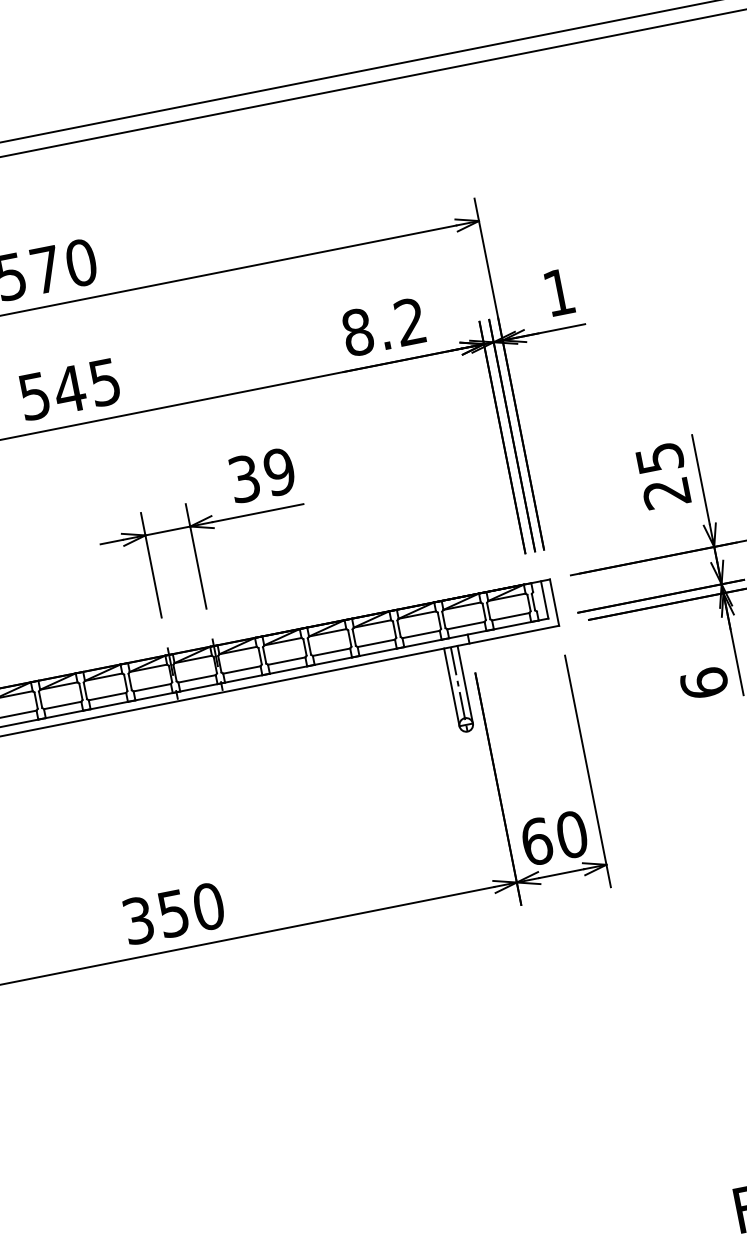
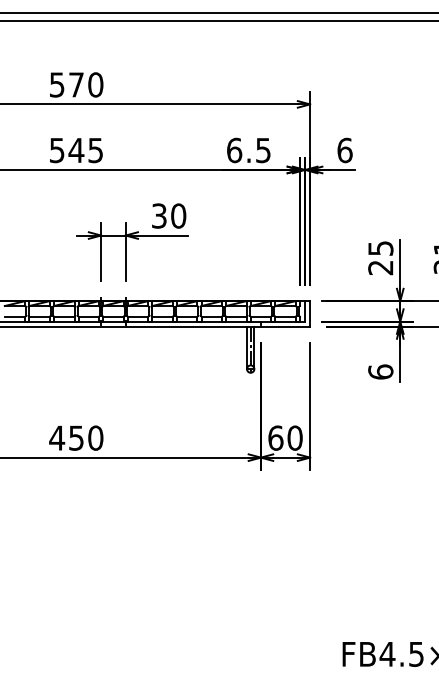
text: (558, 292) -> (344, 150), 1 -> 6
text: (383, 327) -> (248, 150), 8.2 -> 6.5
text: (279, 470) -> (178, 215), 39 -> 30
text: (138, 919) -> (57, 437), 350 -> 450

